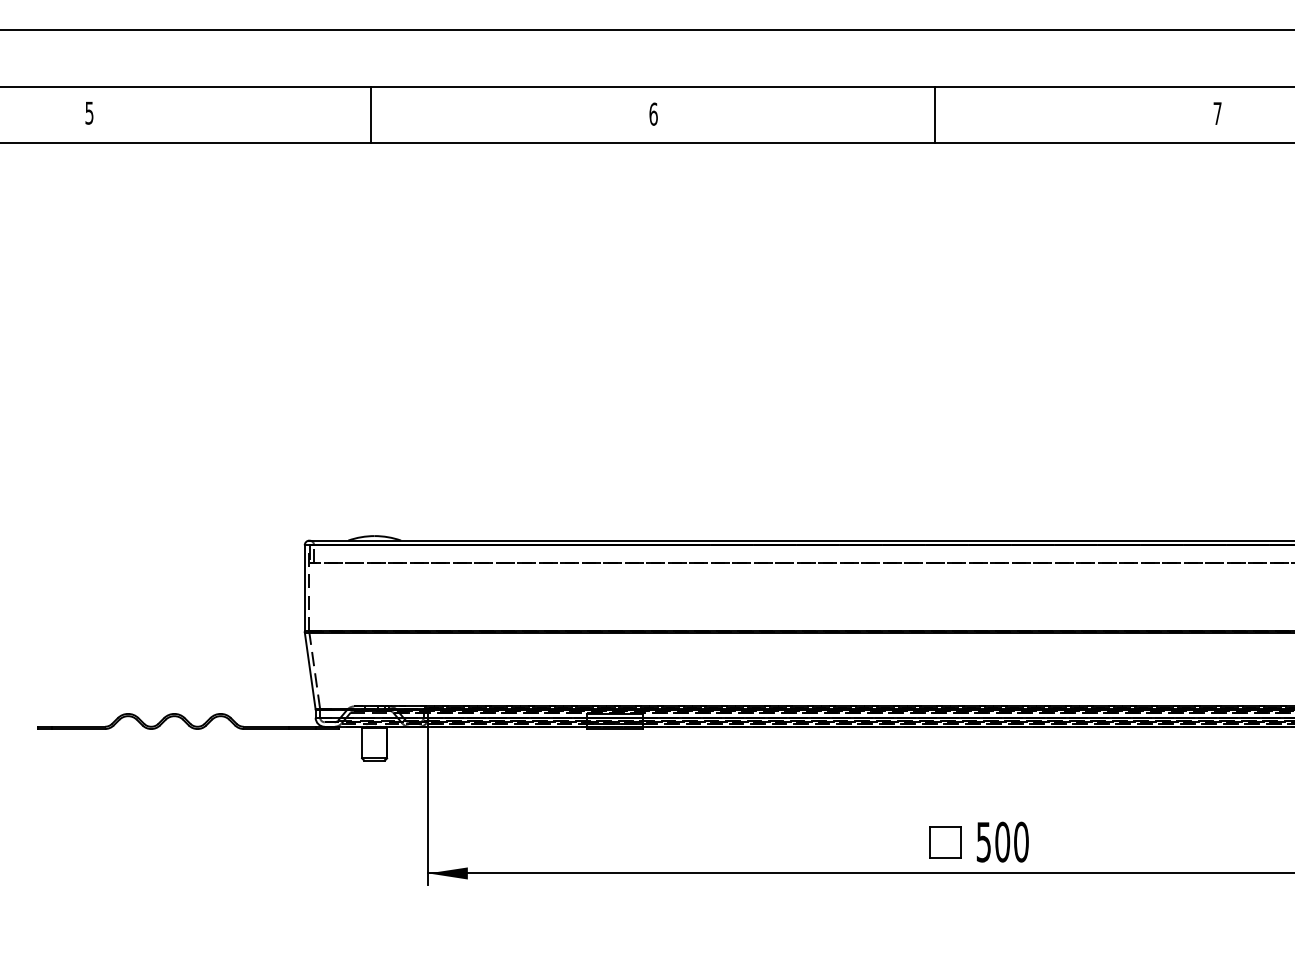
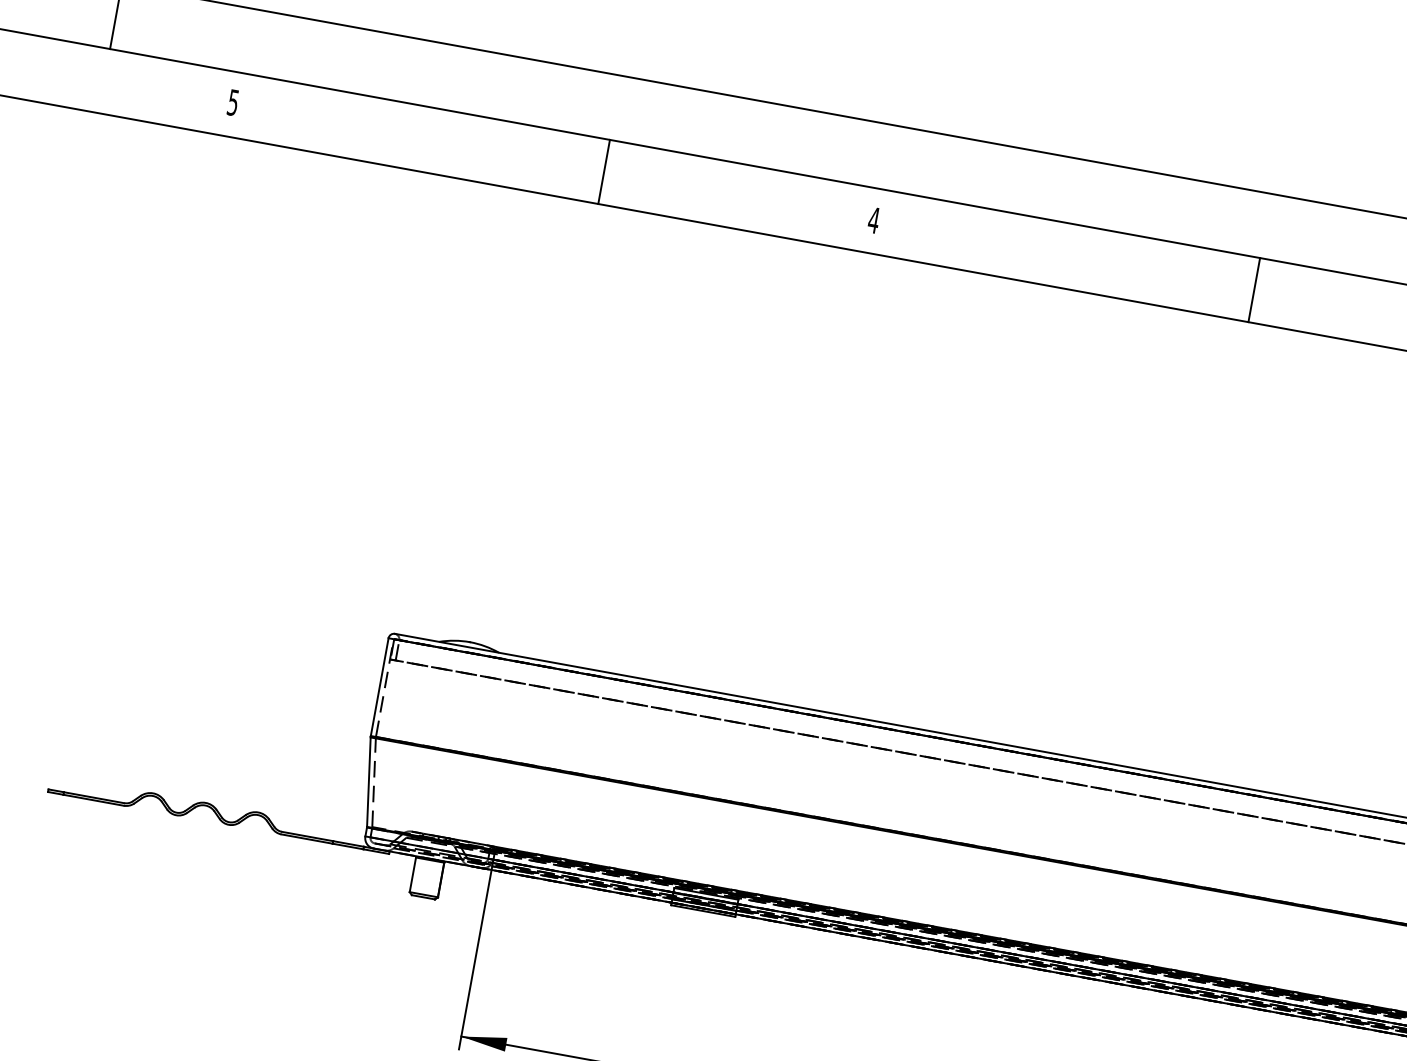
text: (653, 113) -> (874, 219), 6 -> 4
line: (371, 114) -> (604, 171), moved
line: (935, 114) -> (1254, 289), moved

